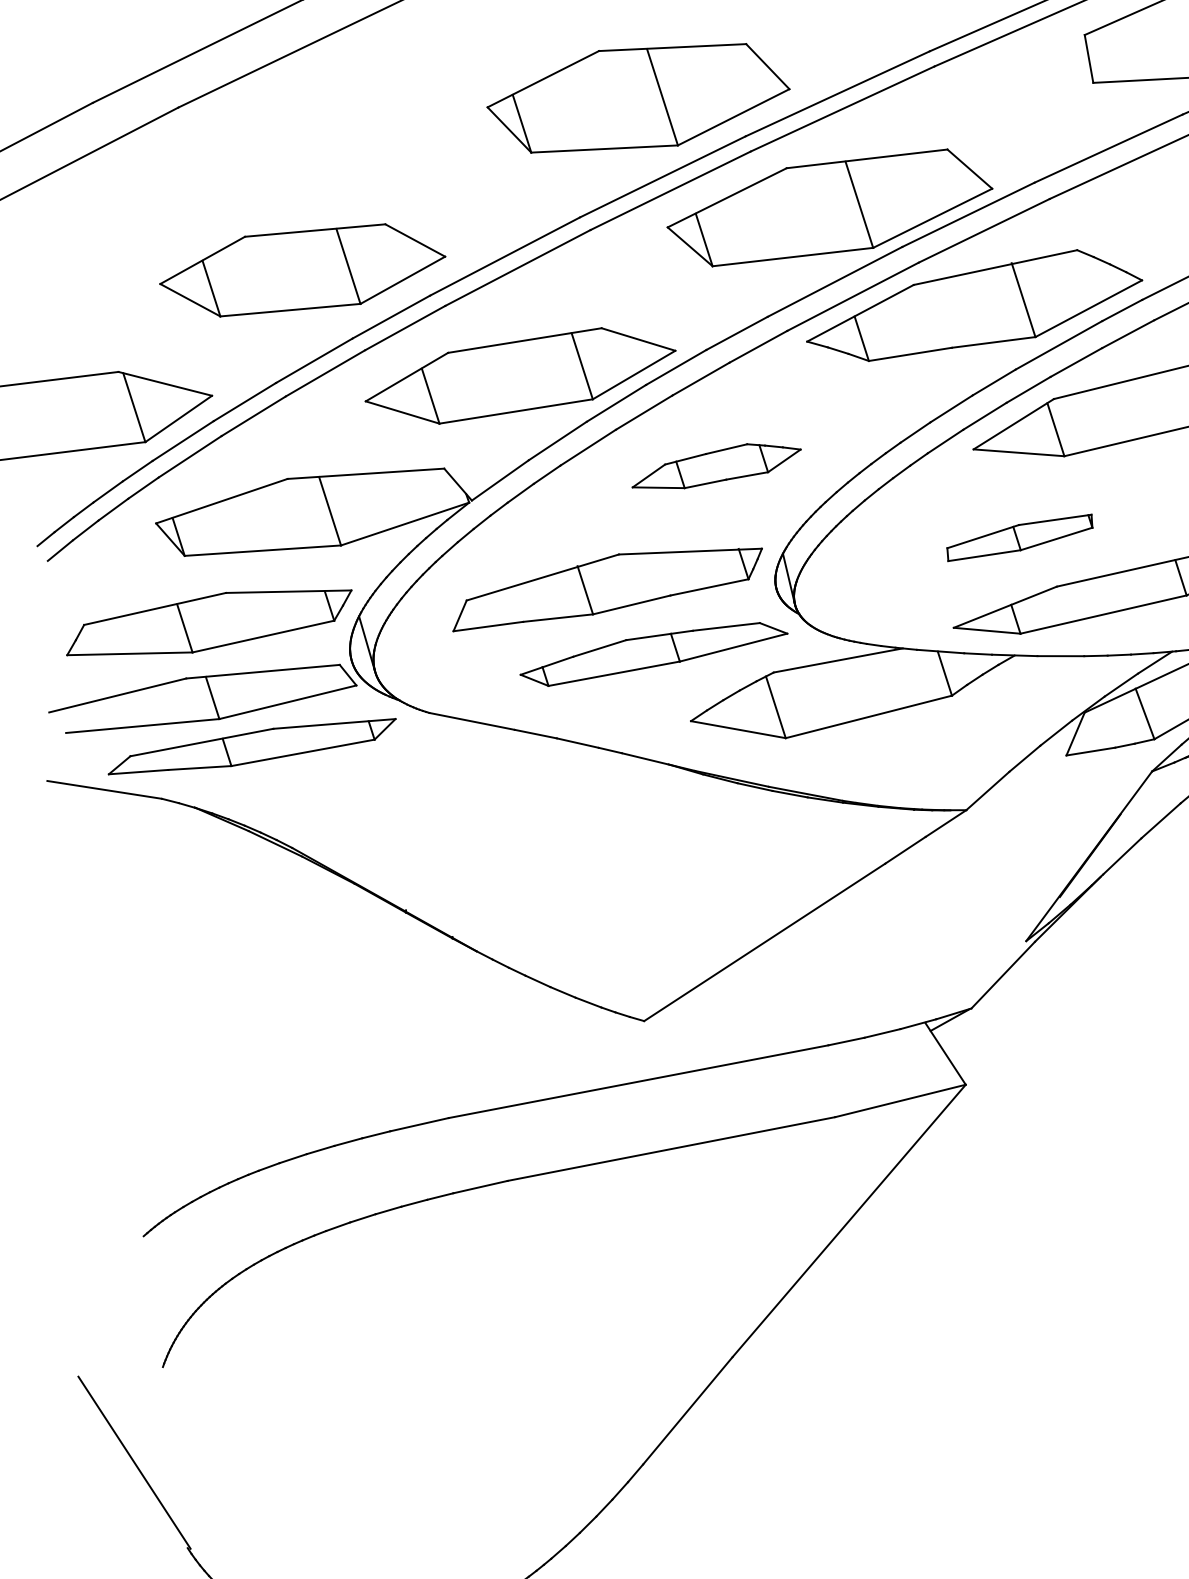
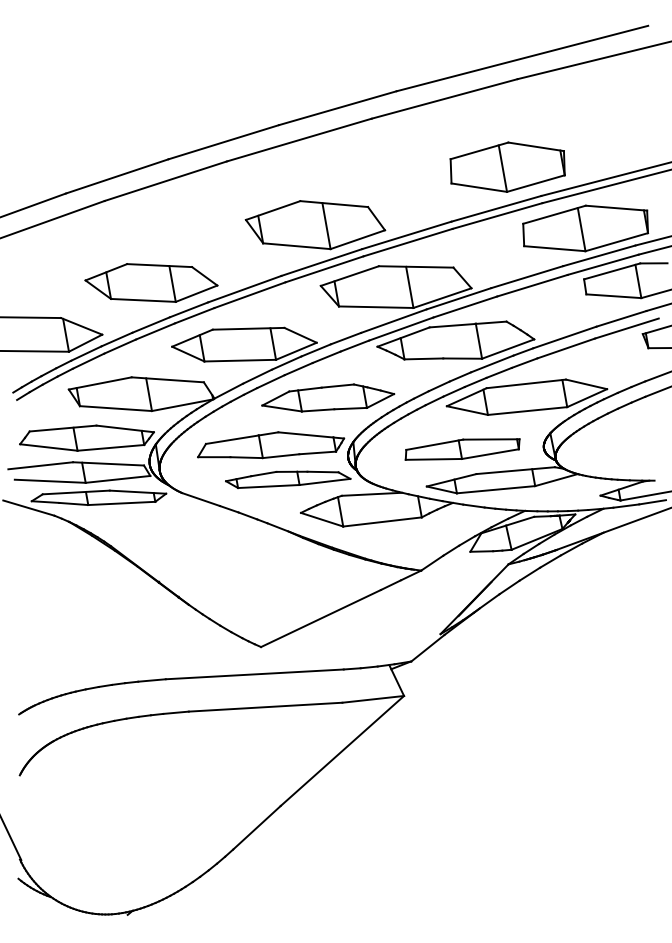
part: (716, 465) -> (328, 397), size x1.67
part: (1019, 537) -> (462, 449), size x1.67

